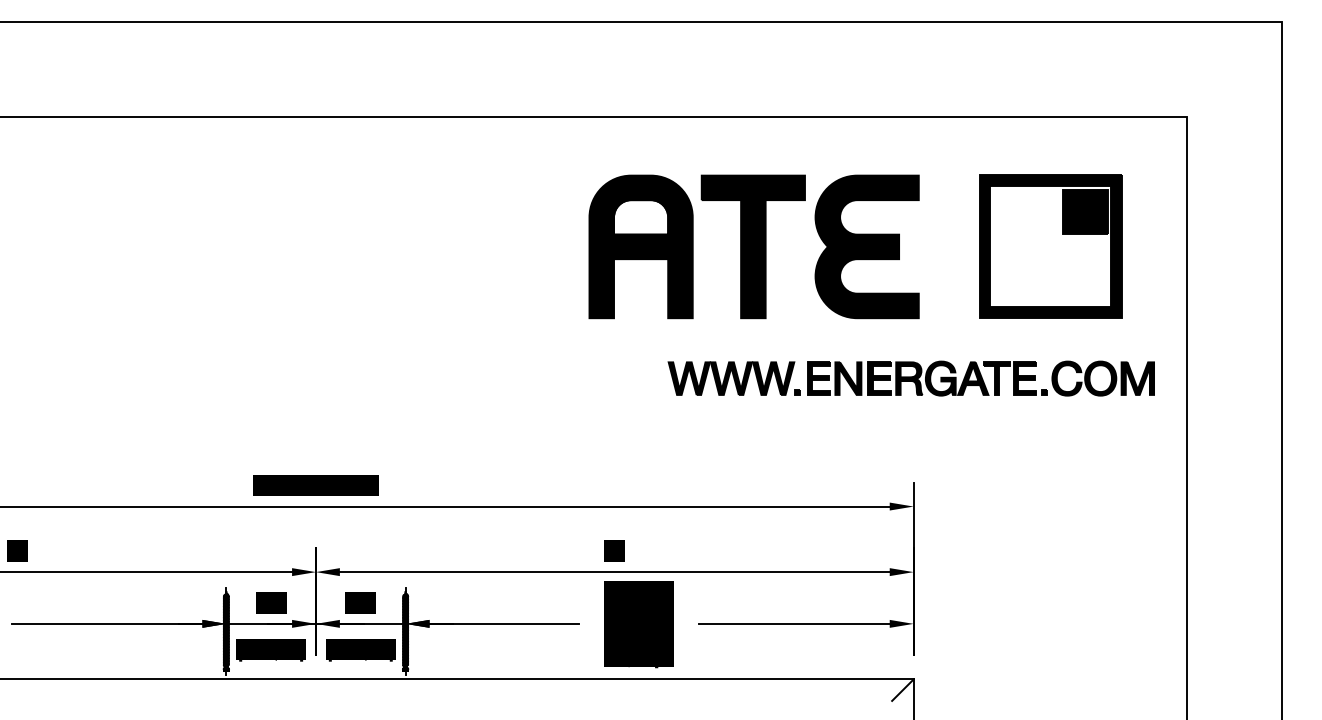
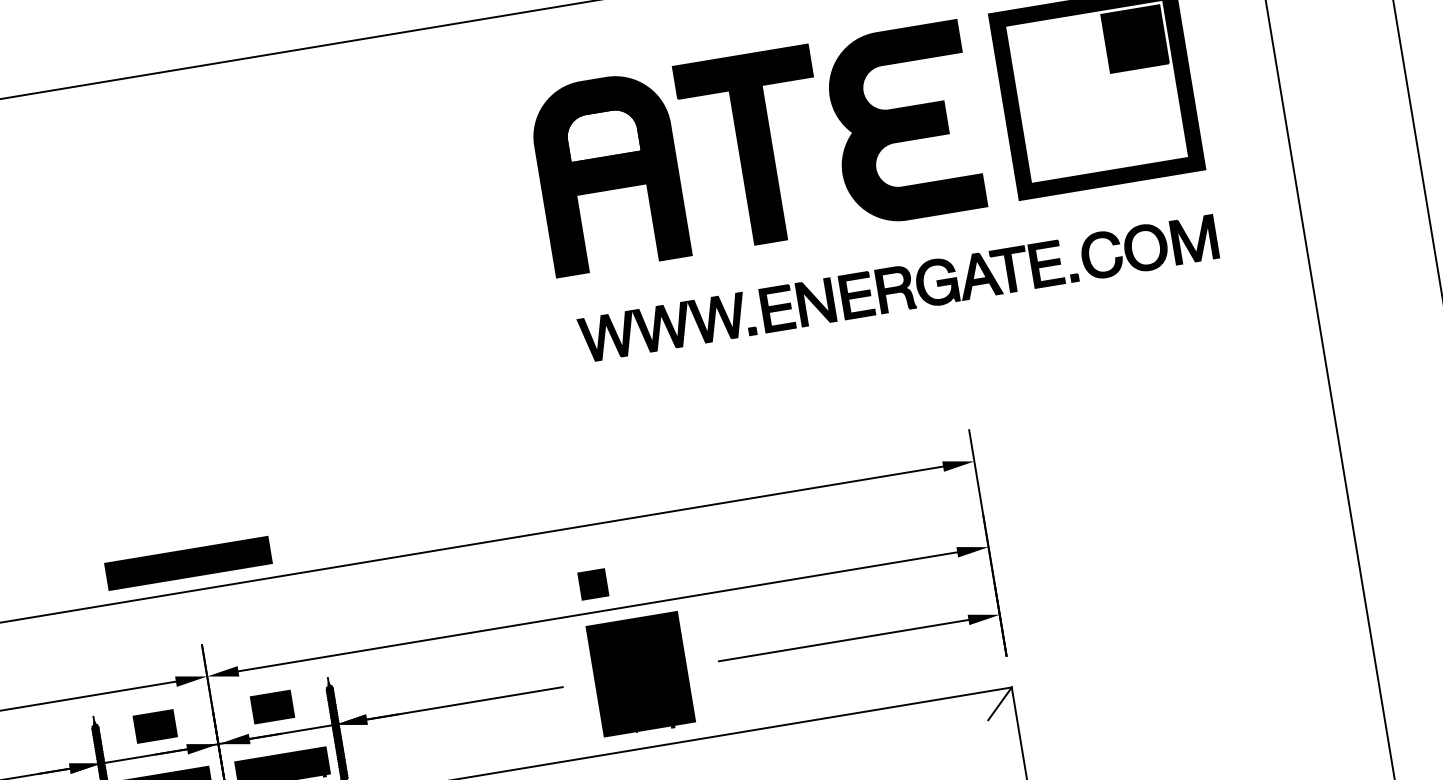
part: (753, 246) -> (755, 148), moved
part: (910, 378) -> (897, 288), moved

